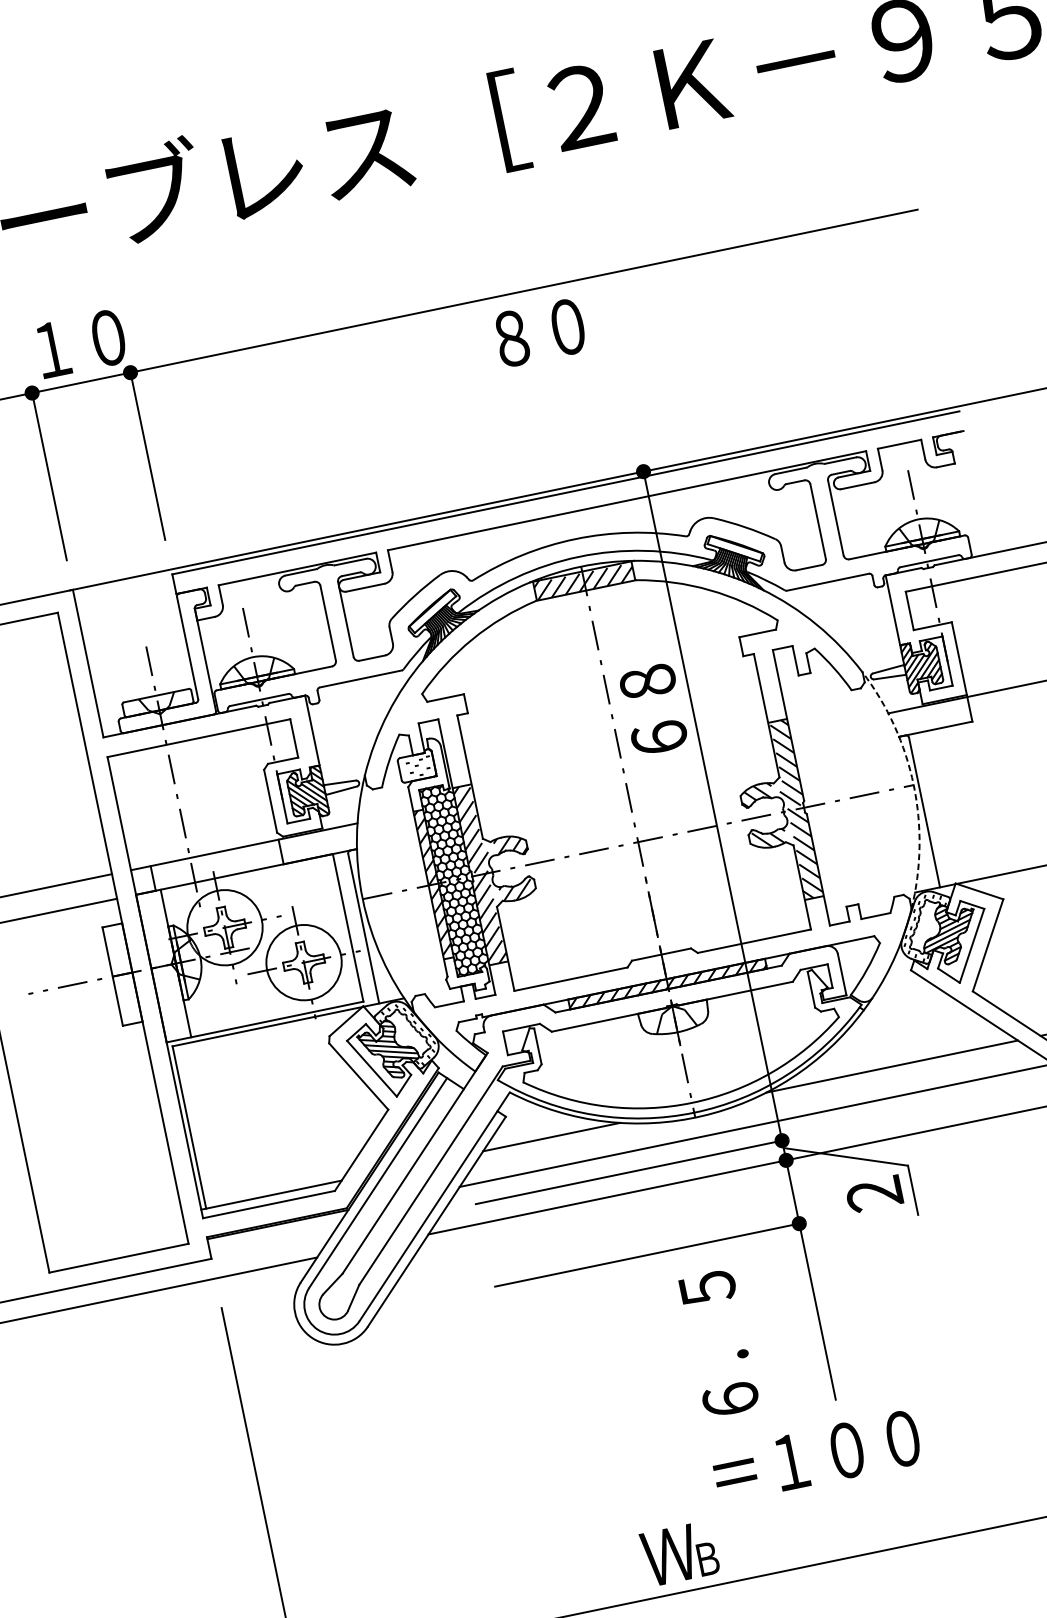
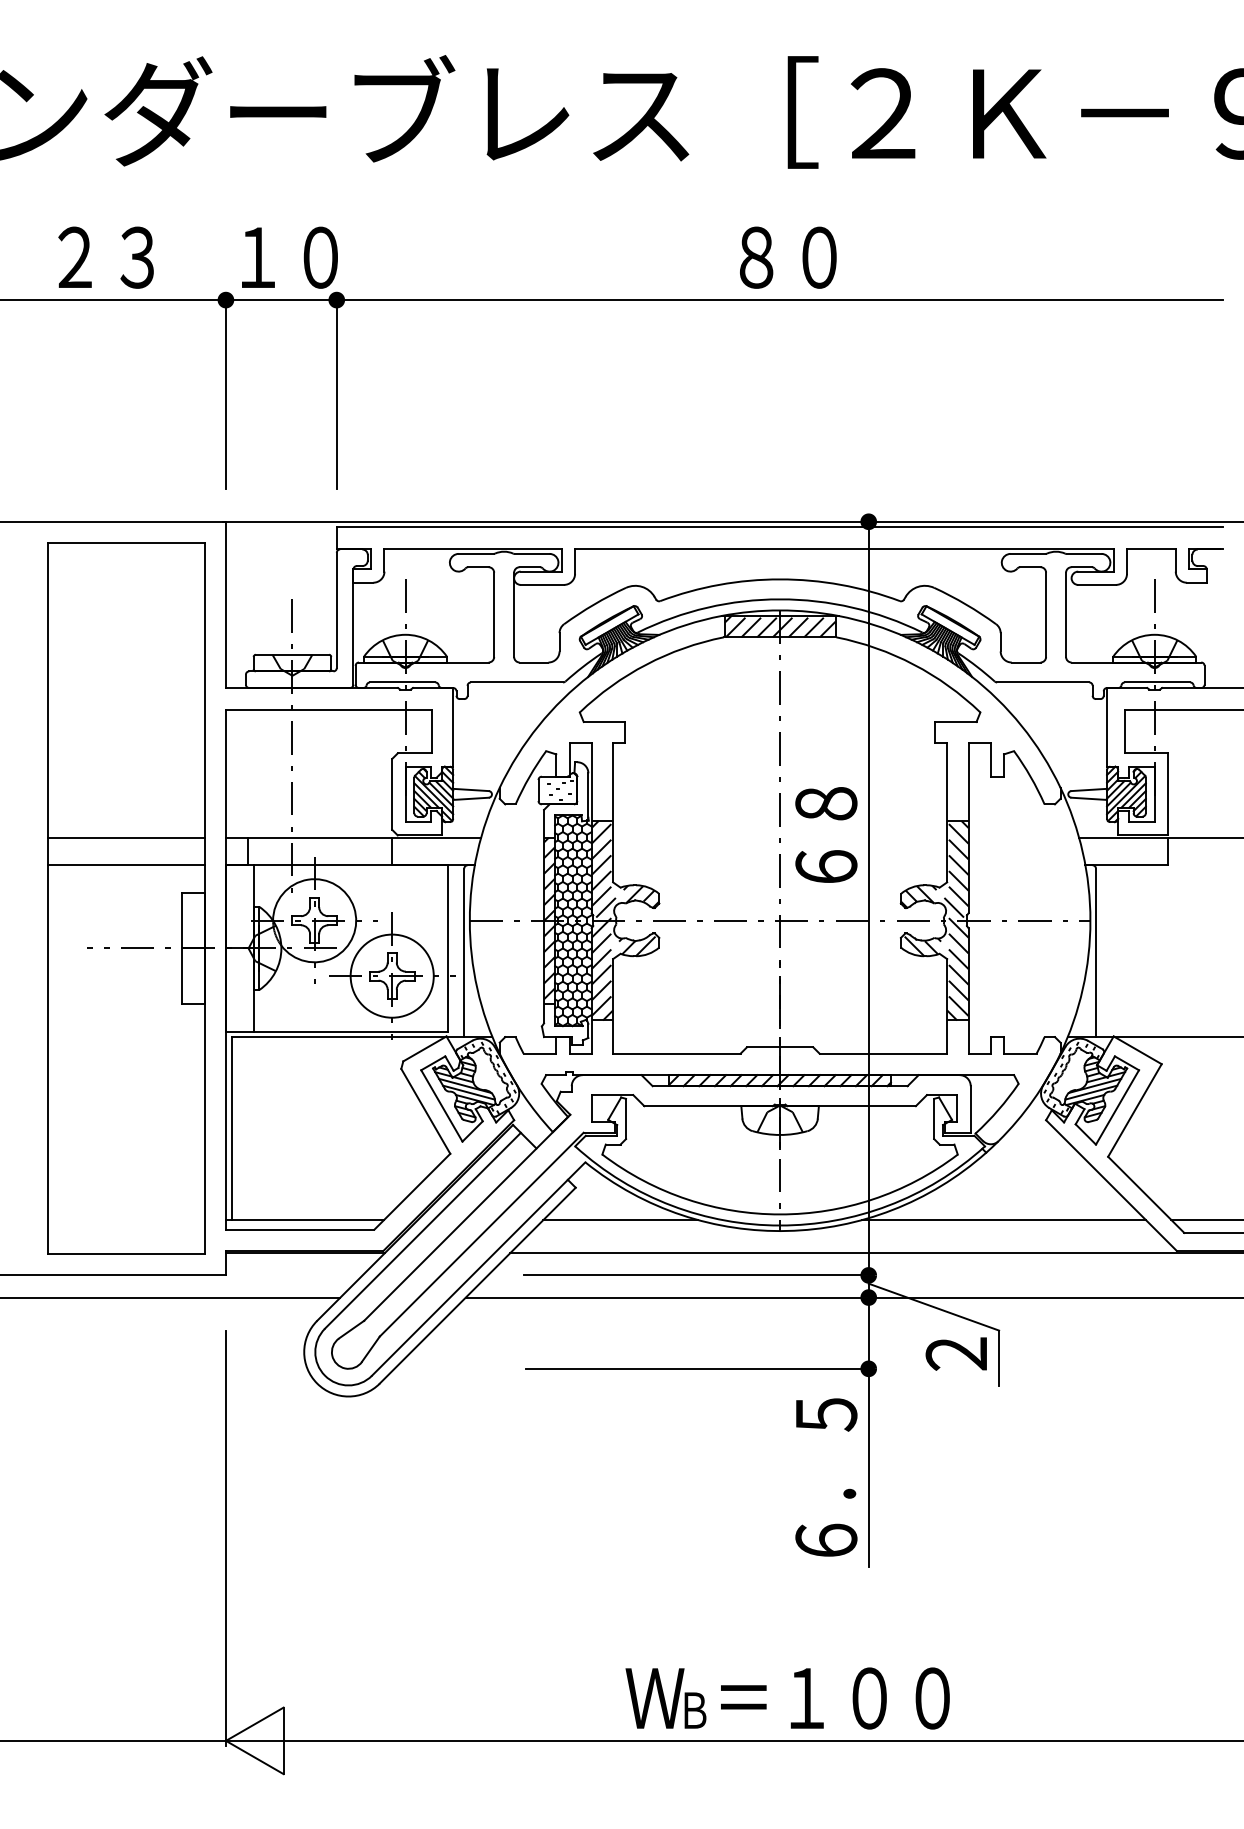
text: (540, 332) -> (788, 257), moved
text: (653, 709) -> (826, 834), moved
arc: (913, 784) -> (1090, 920), dashed -> solid
text: (719, 1343) -> (826, 1477), moved
text: (816, 1456) -> (835, 1698), moved

